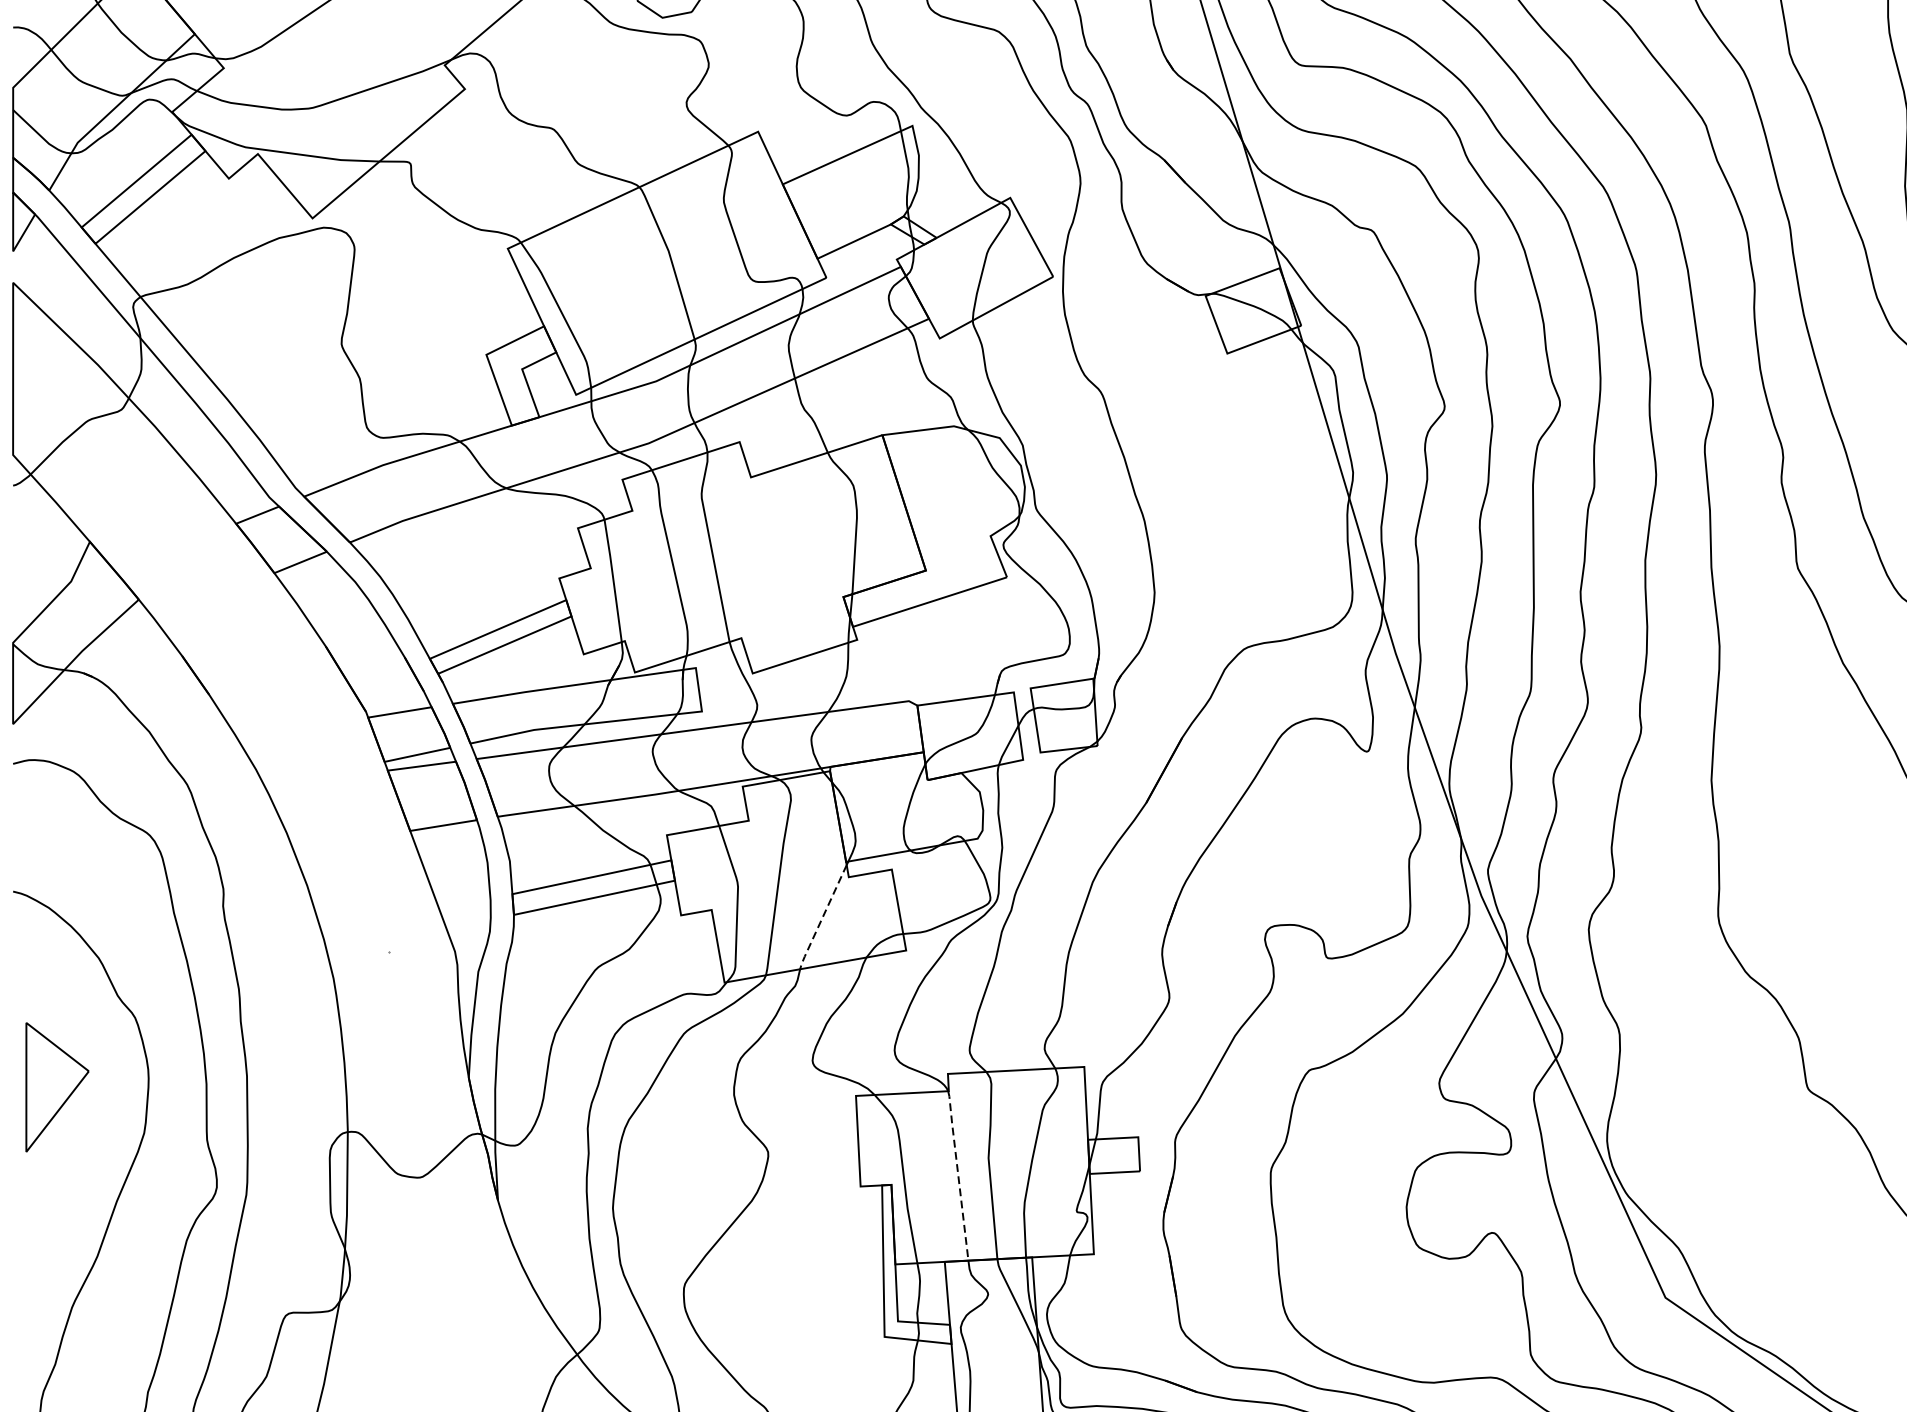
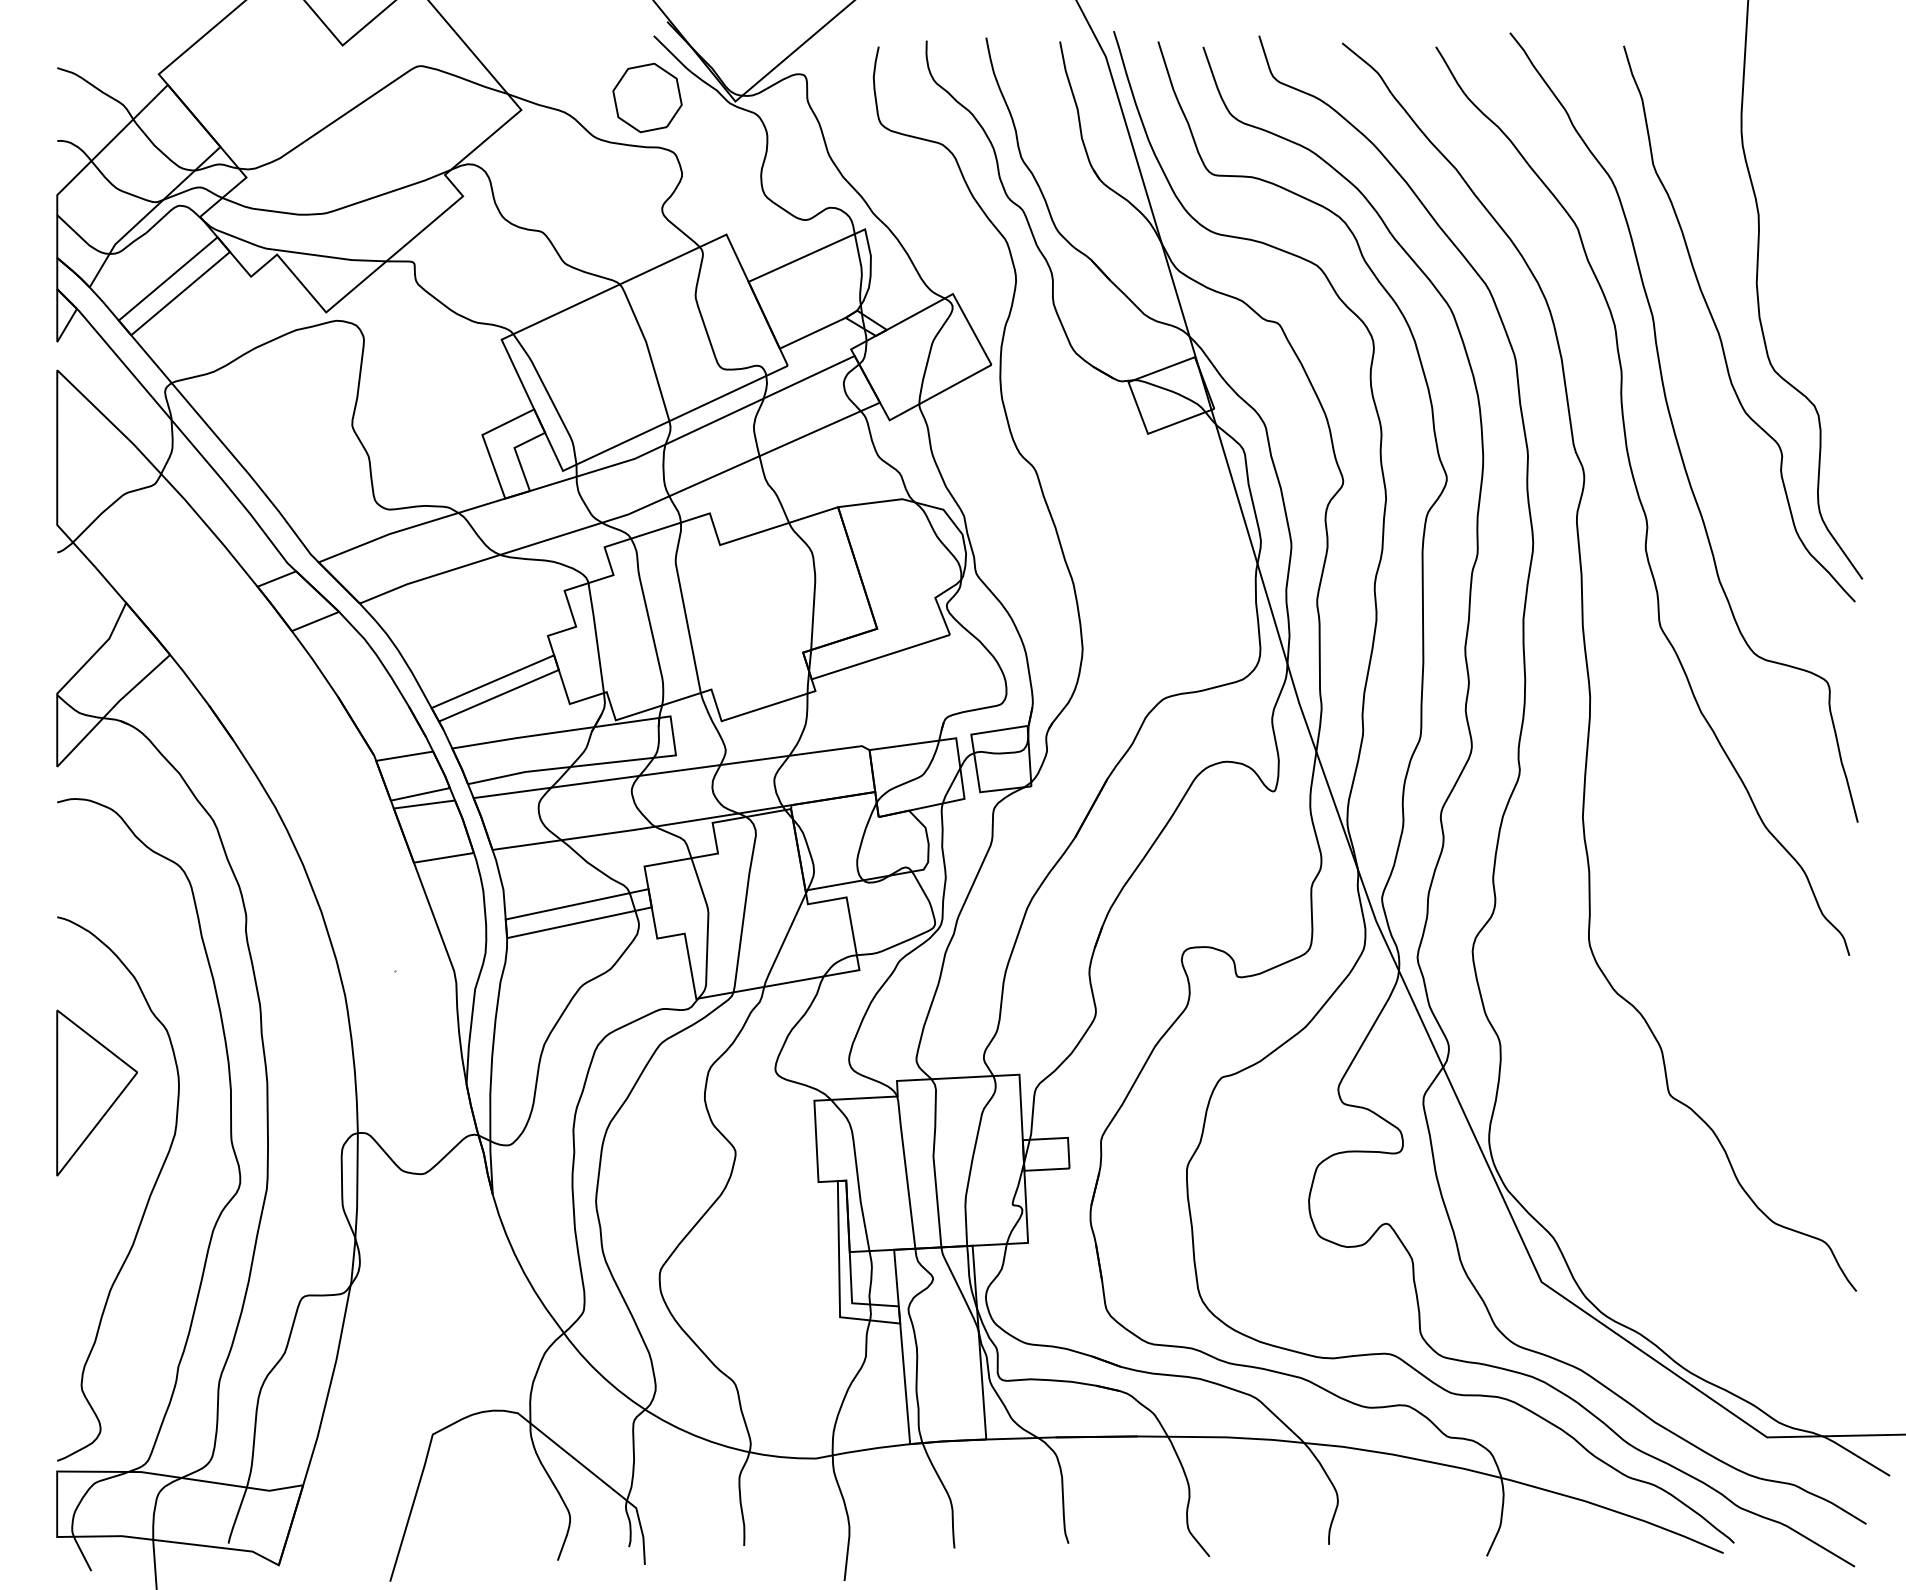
line: (822, 918) -> (784, 941), dashed -> solid
part: (56, 1086) -> (96, 1092), size x1.43
line: (958, 1174) -> (906, 1171), dashed -> solid

